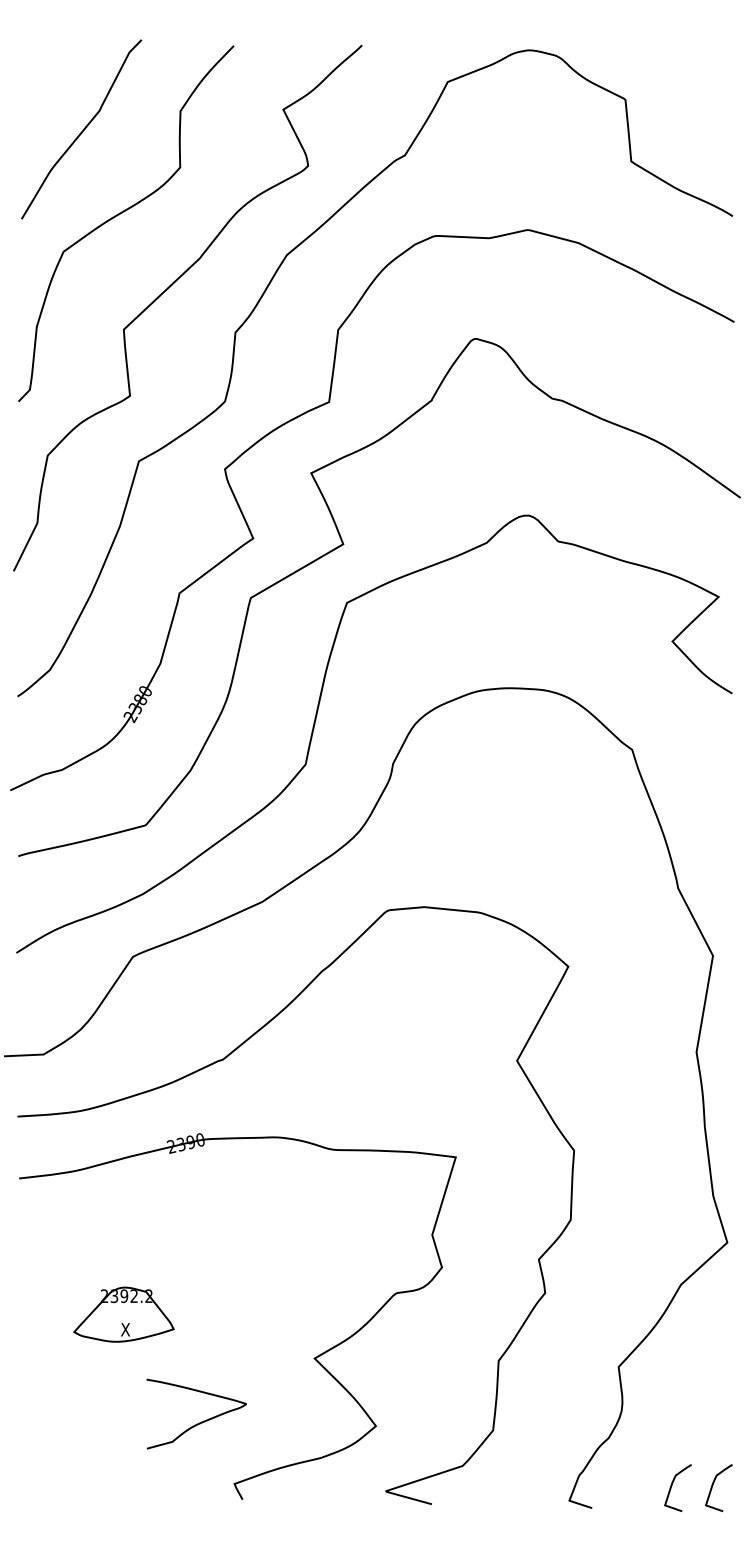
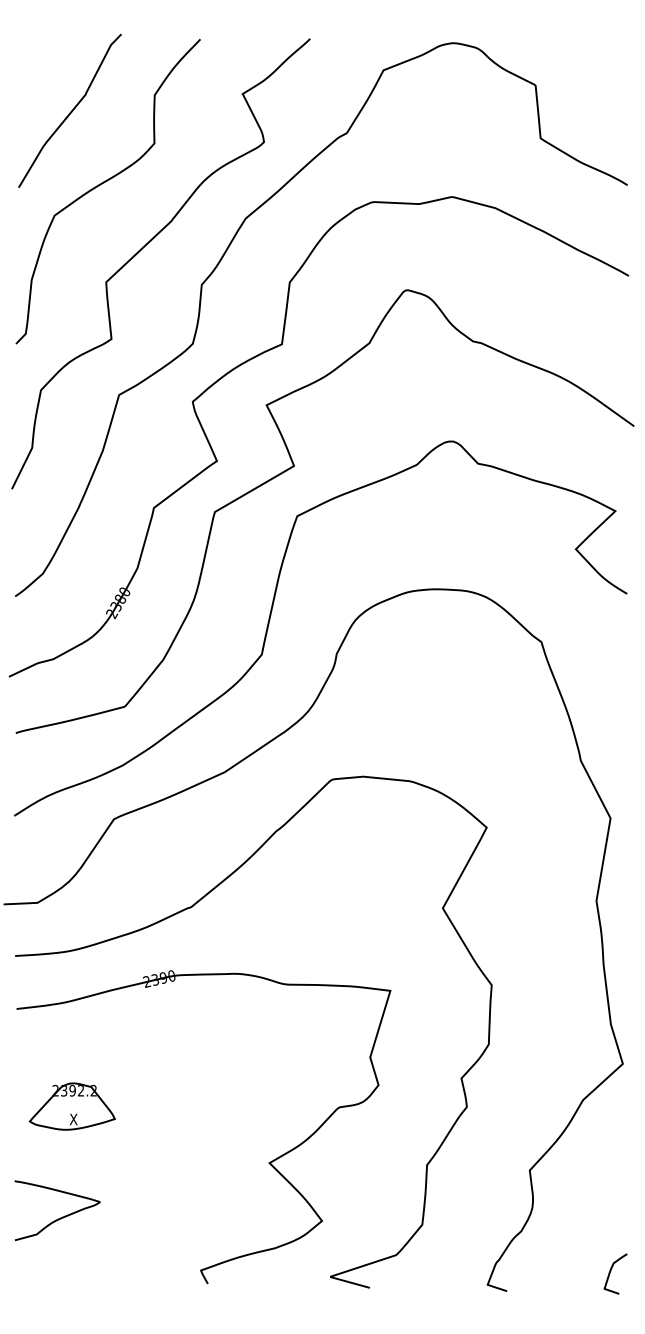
part: (123, 1314) -> (71, 1106), moved
part: (200, 1422) -> (60, 1217), moved
curve: (673, 1485) -> (576, 1271), removed

